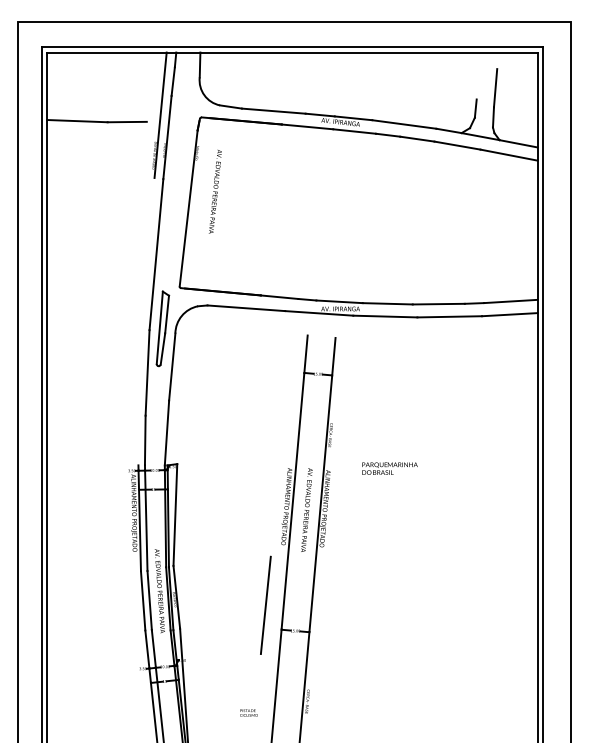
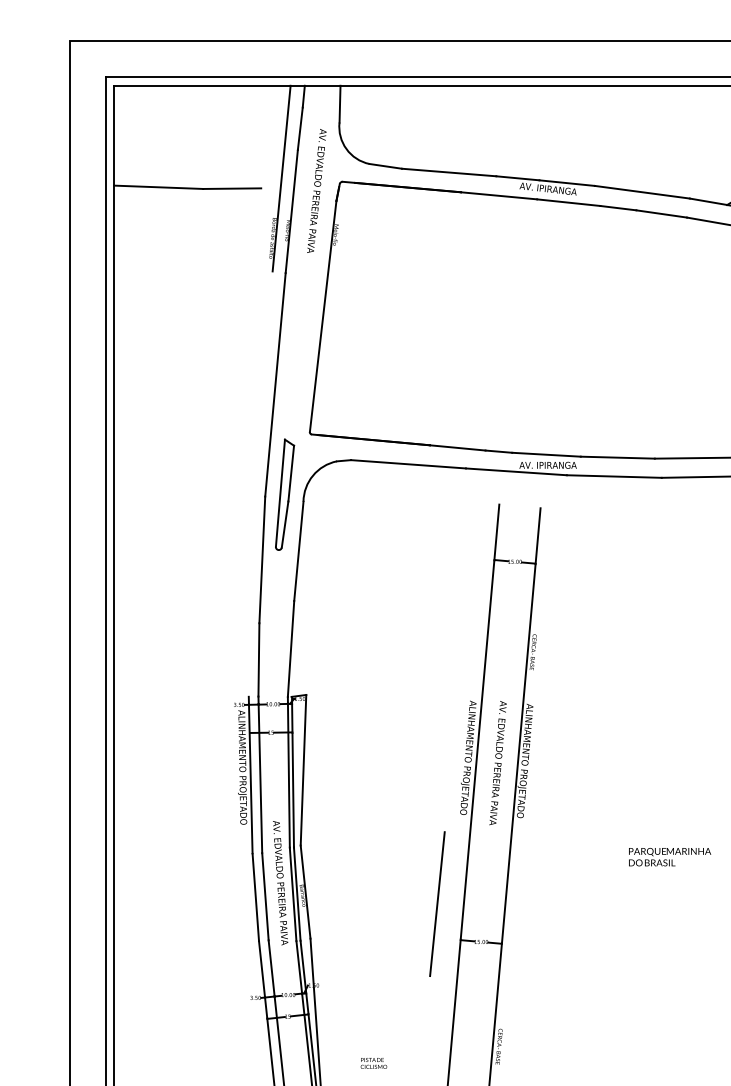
text: (214, 191) -> (315, 190), moved
text: (389, 468) -> (669, 856), moved
text: (248, 712) -> (373, 1062), moved

